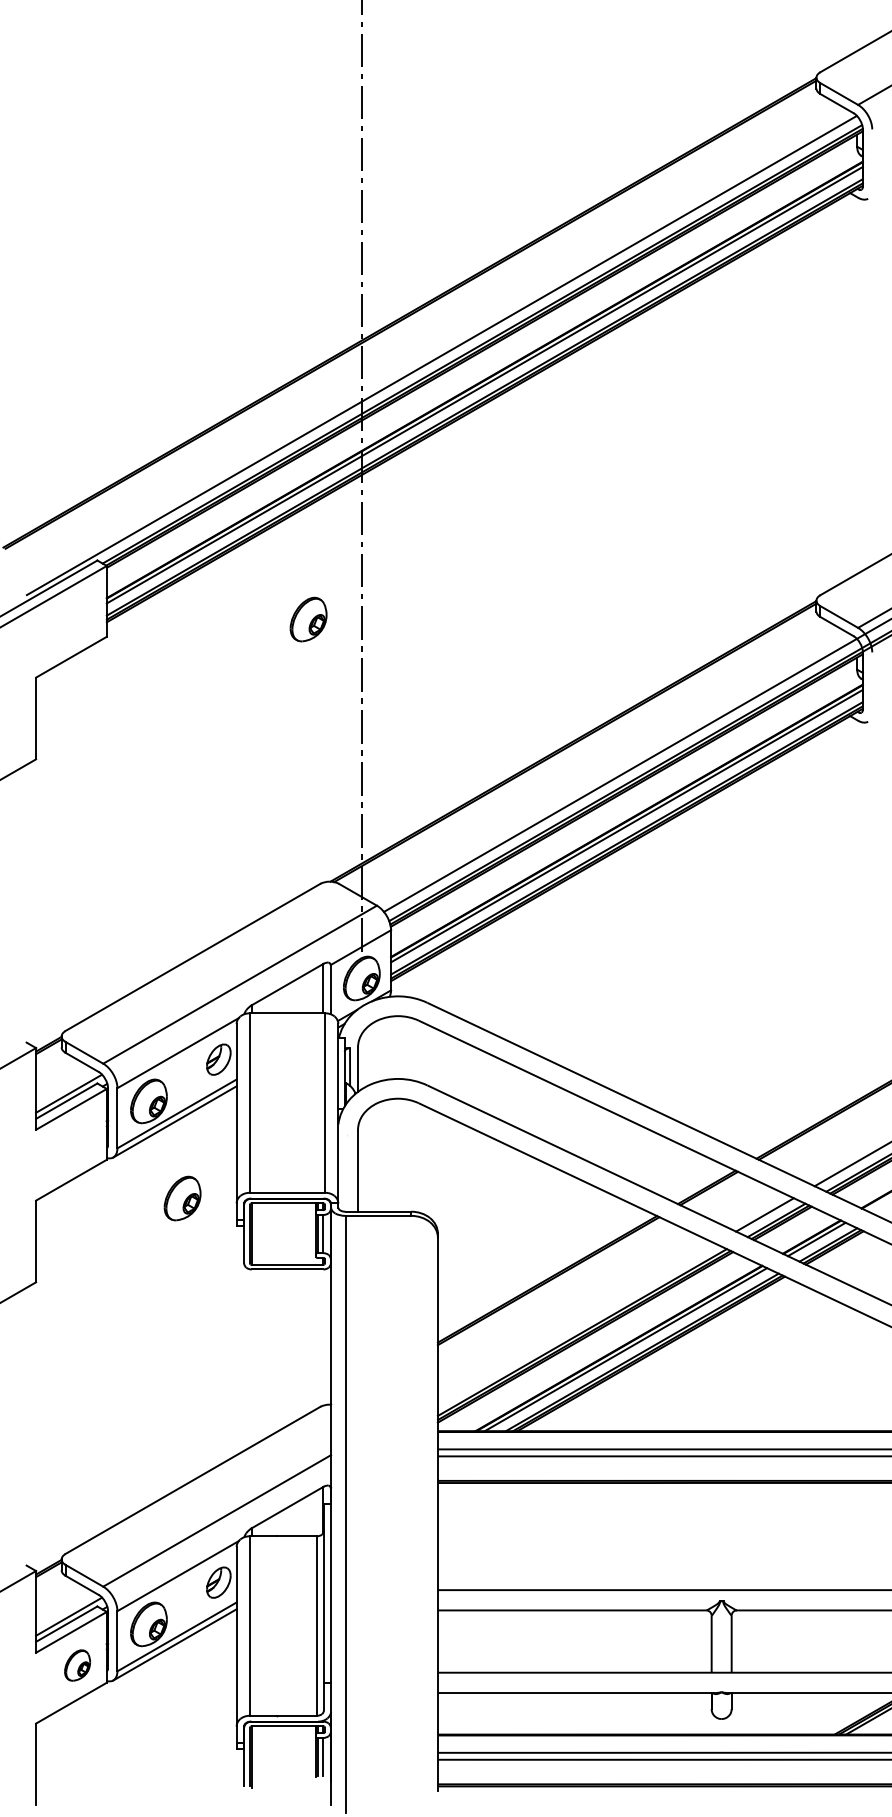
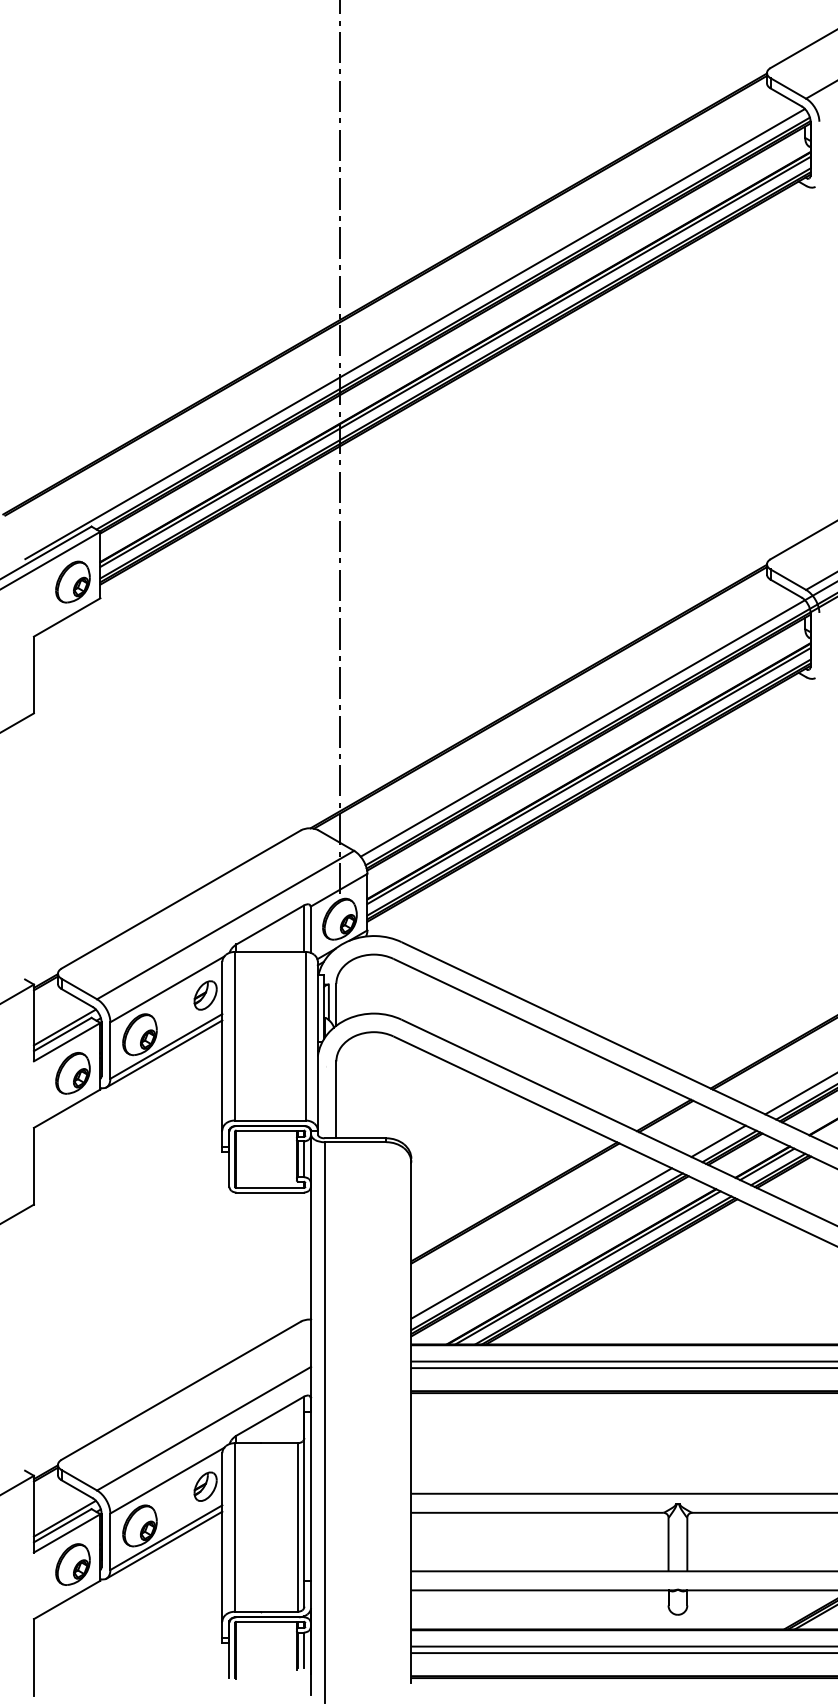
part: (308, 619) -> (72, 582), moved
part: (182, 1198) -> (72, 1073), moved
line: (576, 1323) -> (541, 1243), added
part: (77, 1665) -> (72, 1564), size x1.43

